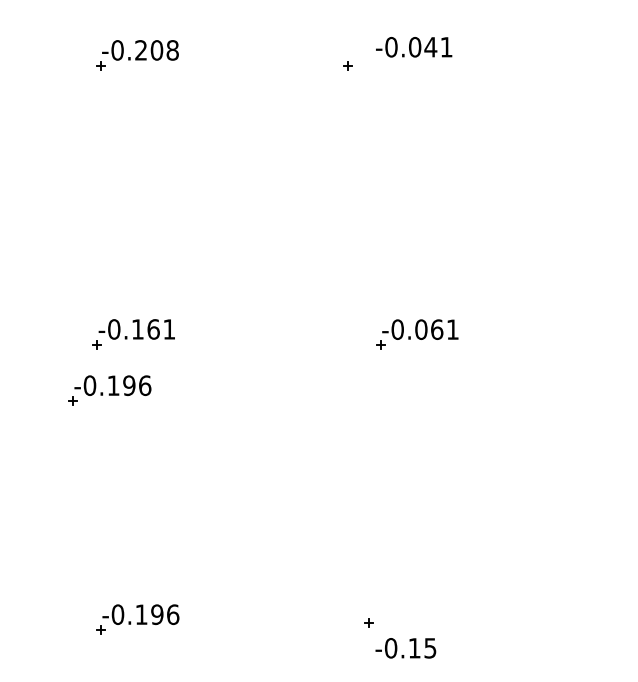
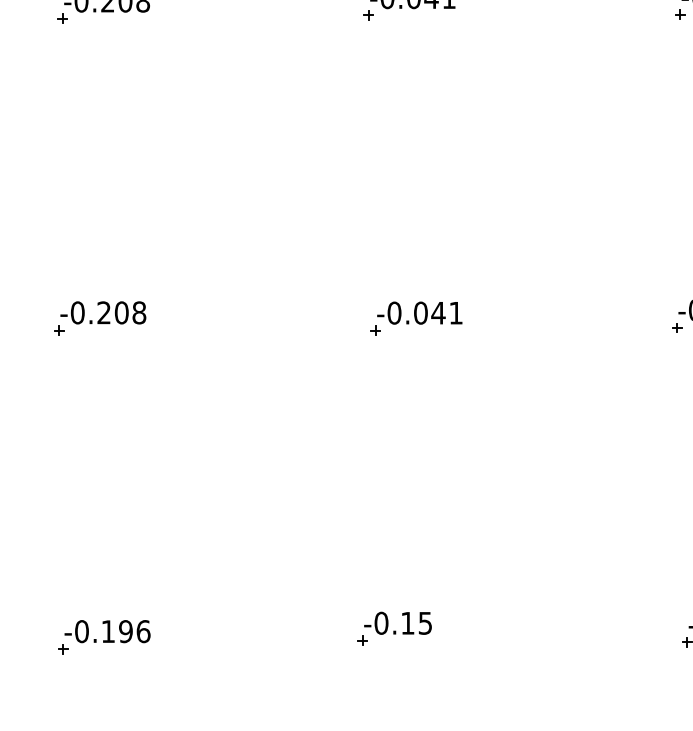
part: (347, 65) -> (368, 14), moved
text: (153, 329) -> (121, 312), -0.161 -> -0.208
text: (436, 329) -> (437, 312), -0.061 -> -0.041
part: (109, 390) -> (72, 381), removed
text: (405, 648) -> (397, 623), moved

